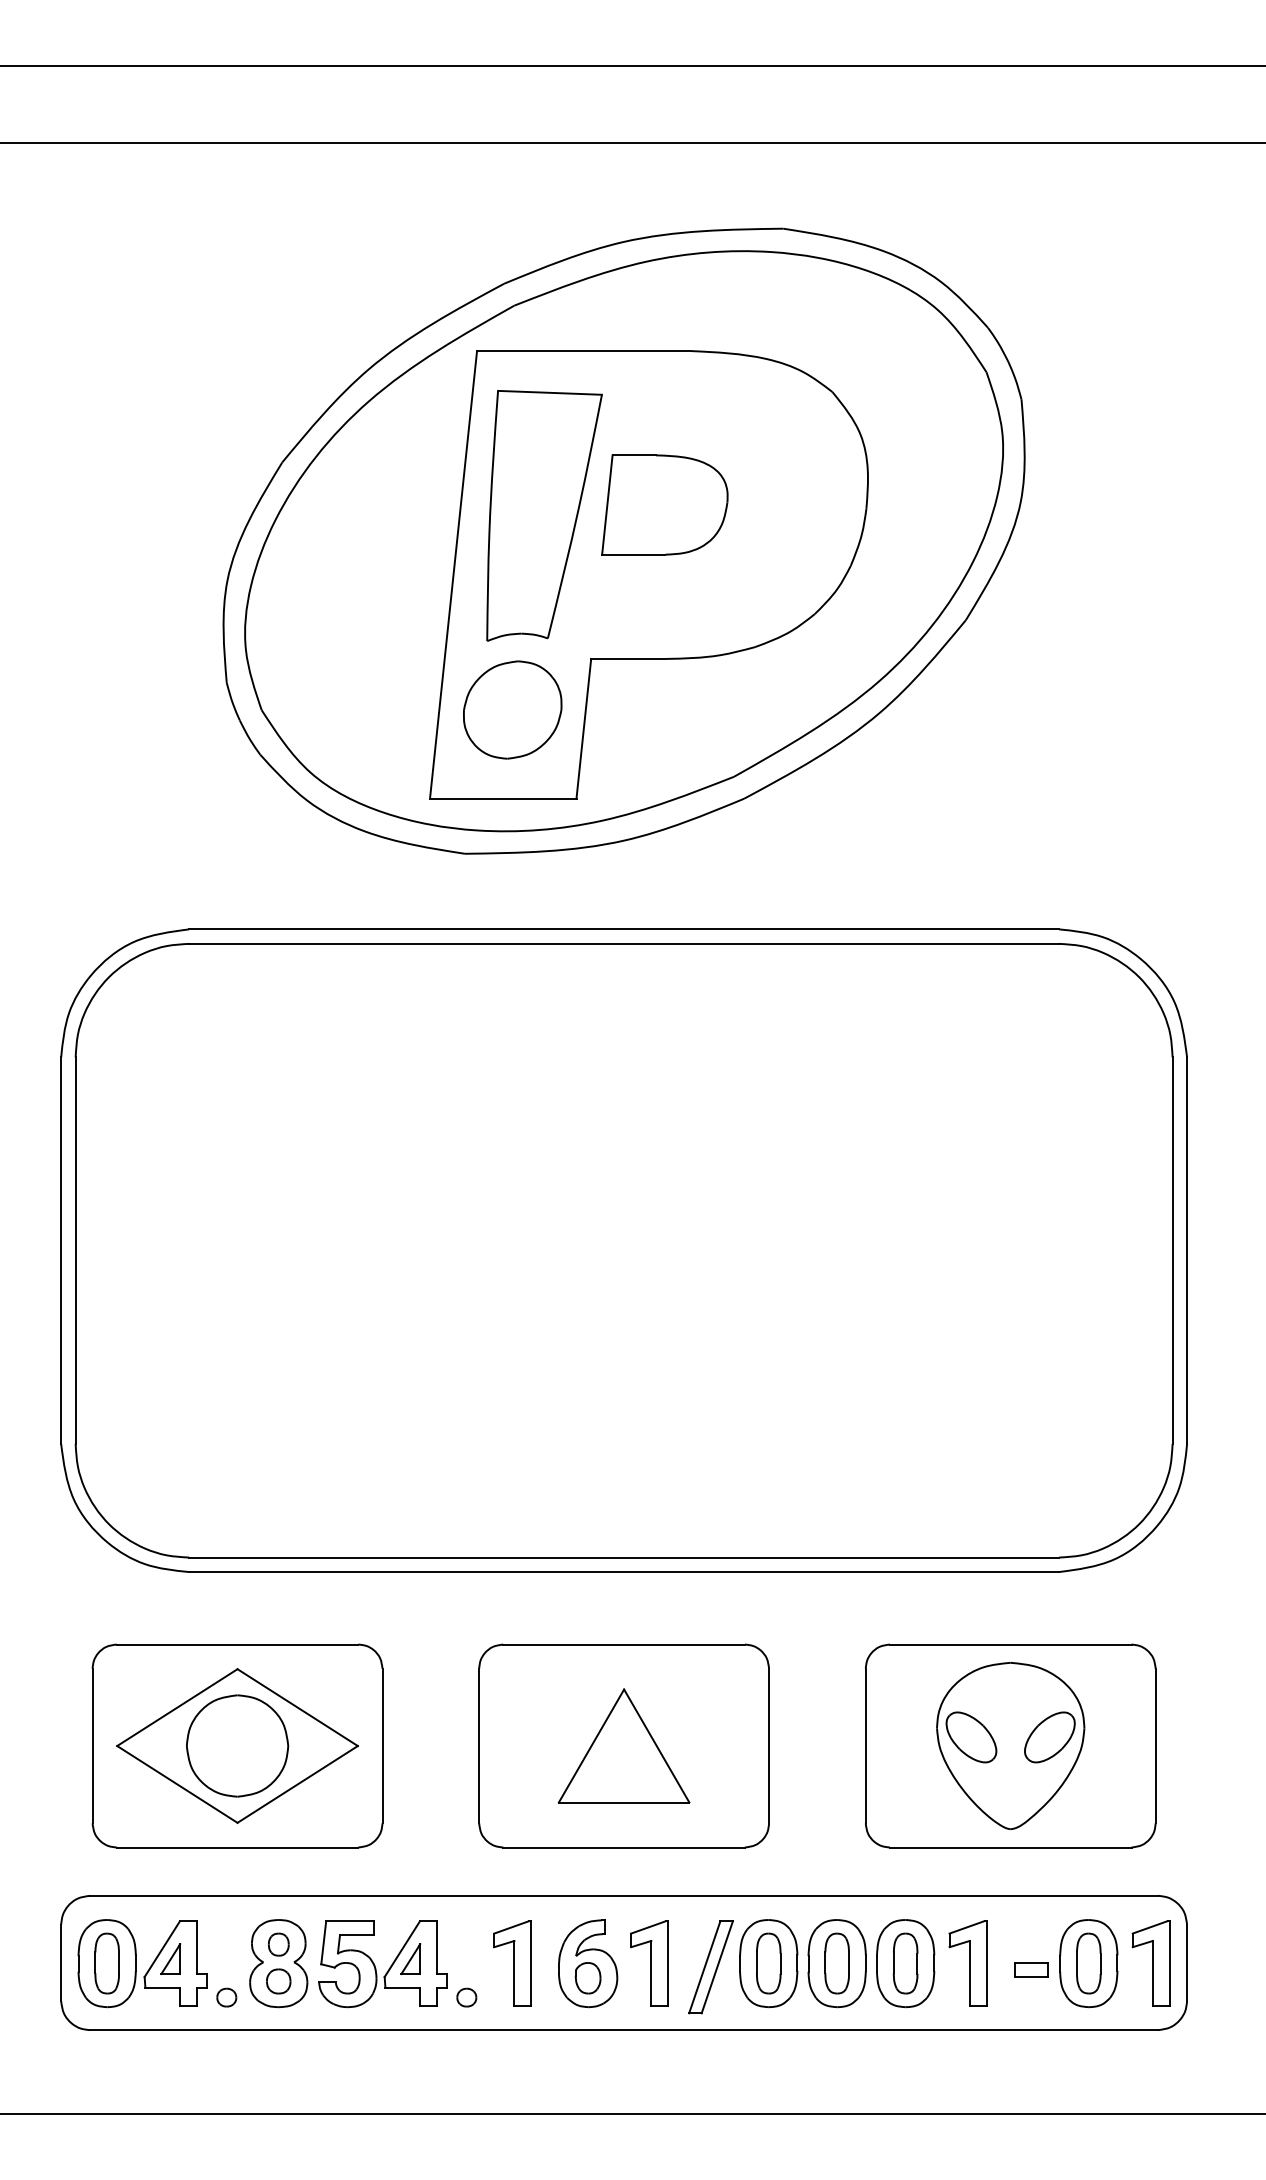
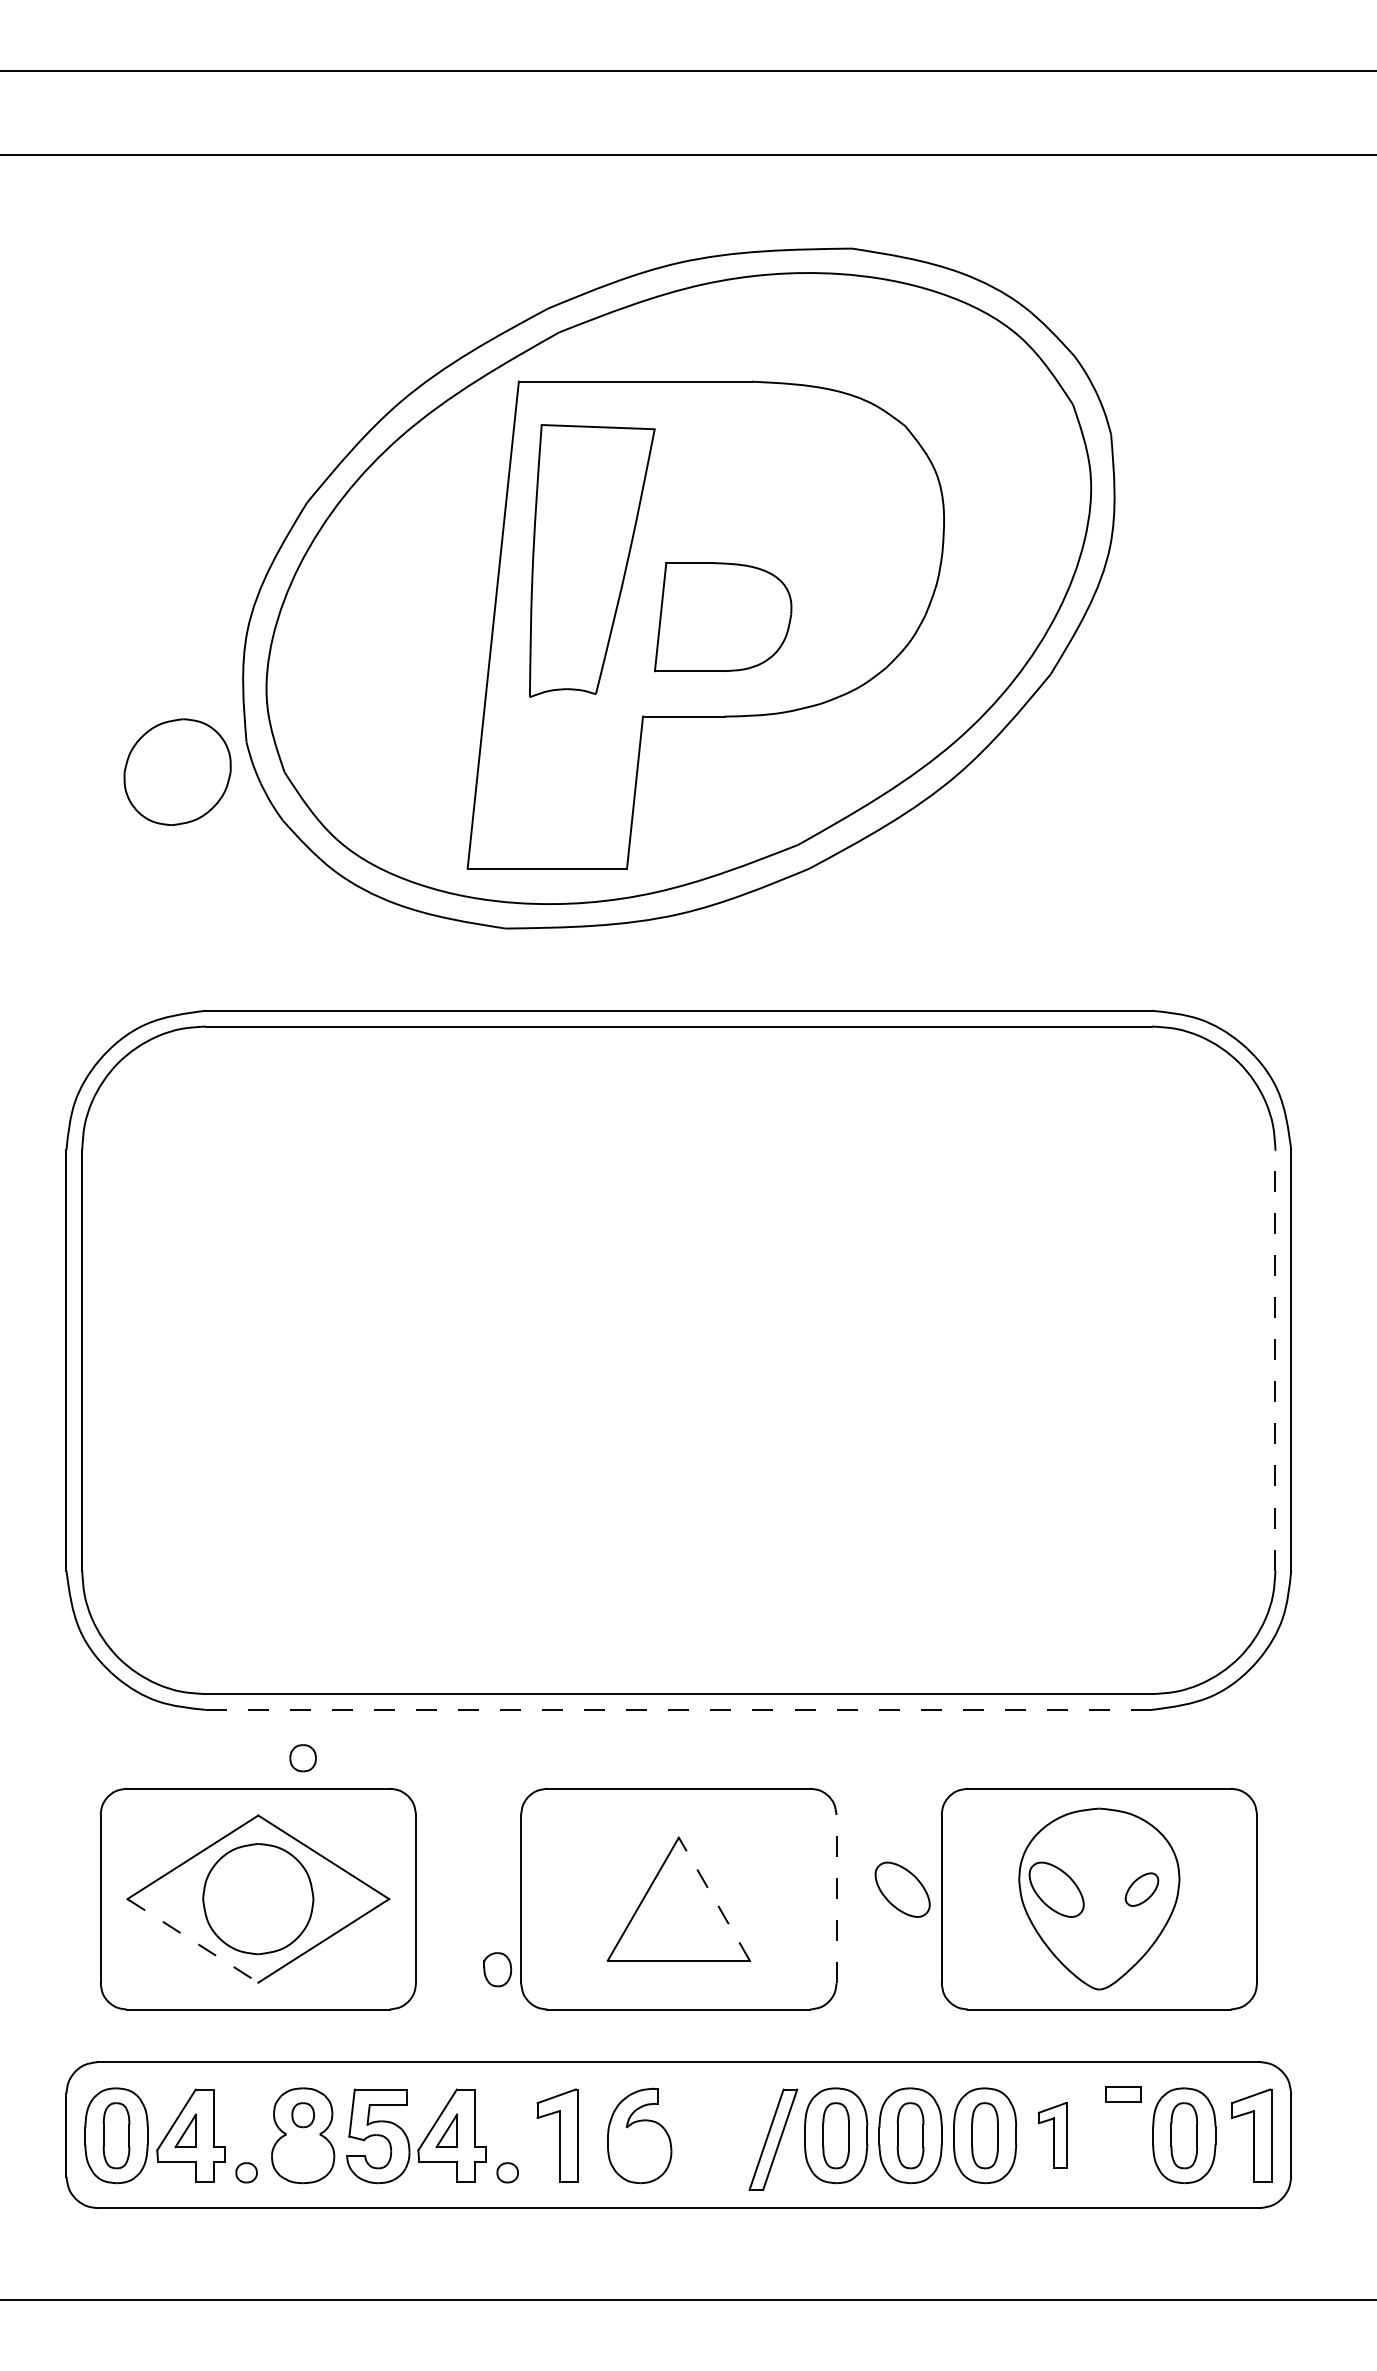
part: (665, 505) -> (723, 617), moved
part: (512, 709) -> (177, 771), moved
line: (1172, 1249) -> (1275, 1359), solid -> dashed
line: (624, 1571) -> (679, 1709), solid -> dashed
part: (829, 1737) -> (902, 1889), added
part: (1049, 1737) -> (1141, 1889), size x0.6
line: (769, 1745) -> (836, 1898), solid -> dashed
line: (656, 1746) -> (714, 1899), solid -> dashed
line: (177, 1784) -> (192, 1940), solid -> dashed
part: (649, 1963) -> (706, 2135), removed
part: (967, 1963) -> (1052, 2135), size x0.7
part: (1031, 1969) -> (1123, 2094), moved
part: (587, 1978) -> (497, 1969), moved
part: (278, 1981) -> (302, 1758), moved

